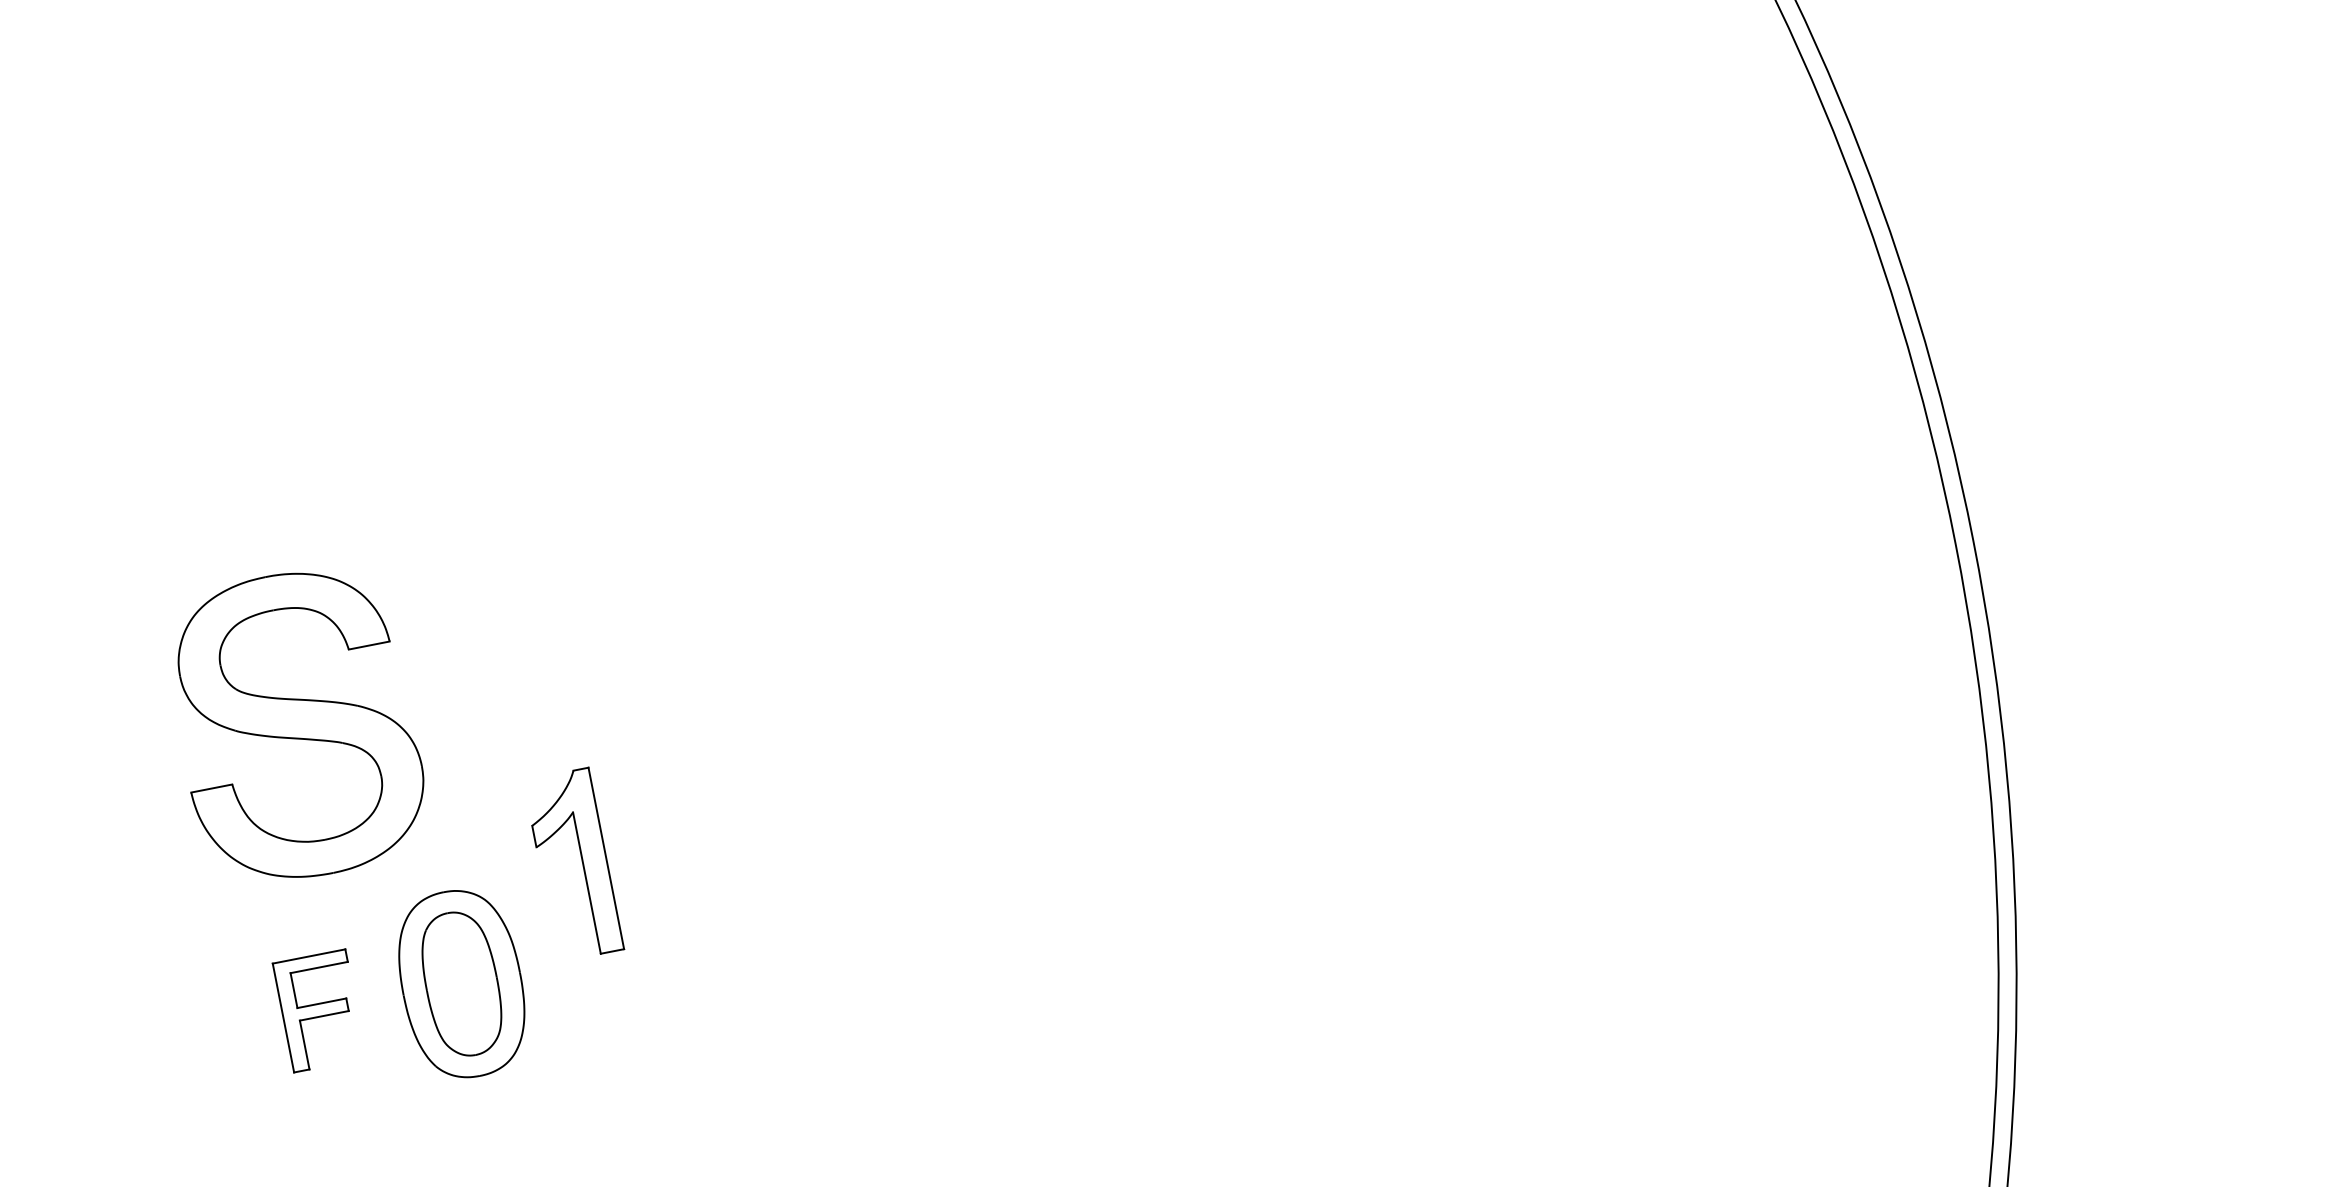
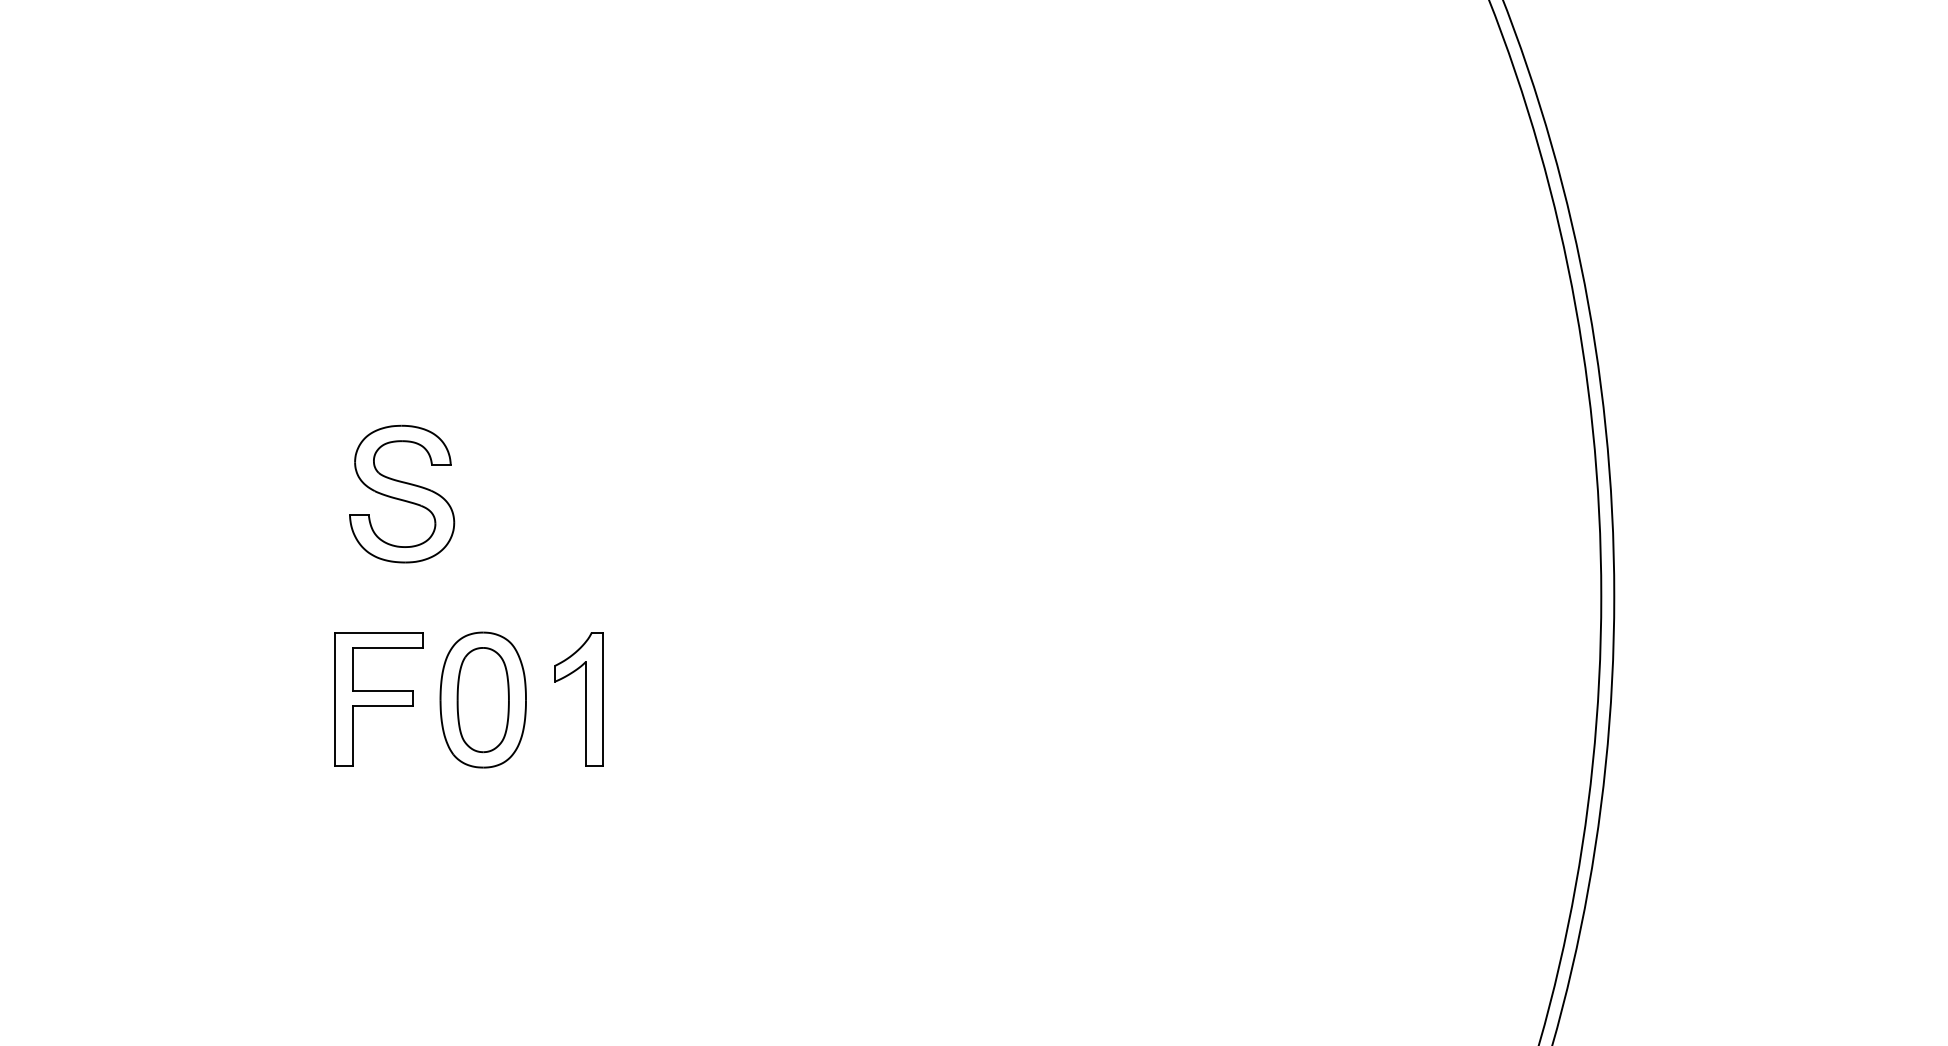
part: (296, 724) -> (402, 493), size x0.62
part: (582, 863) -> (585, 699), moved
part: (319, 1011) -> (378, 699), size x1.67

